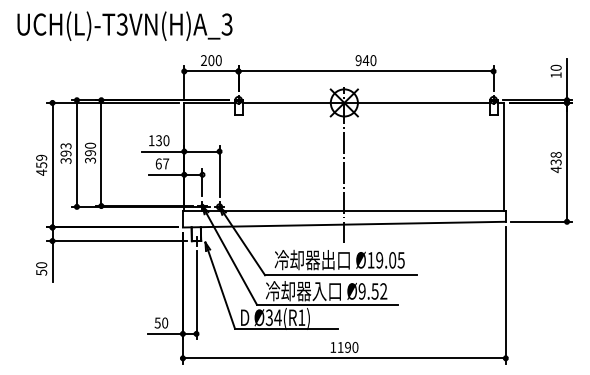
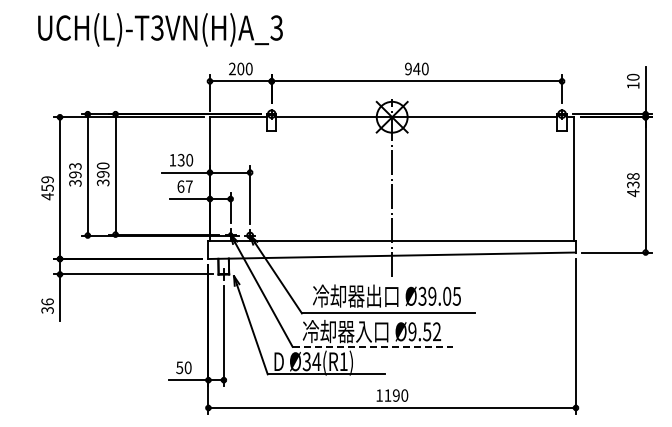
text: (125, 25) -> (160, 29), moved
text: (370, 259) -> (422, 295), Ø19.05 -> Ø39.05
text: (41, 268) -> (47, 305), 50 -> 36
line: (327, 304) -> (373, 346), solid -> dashed

